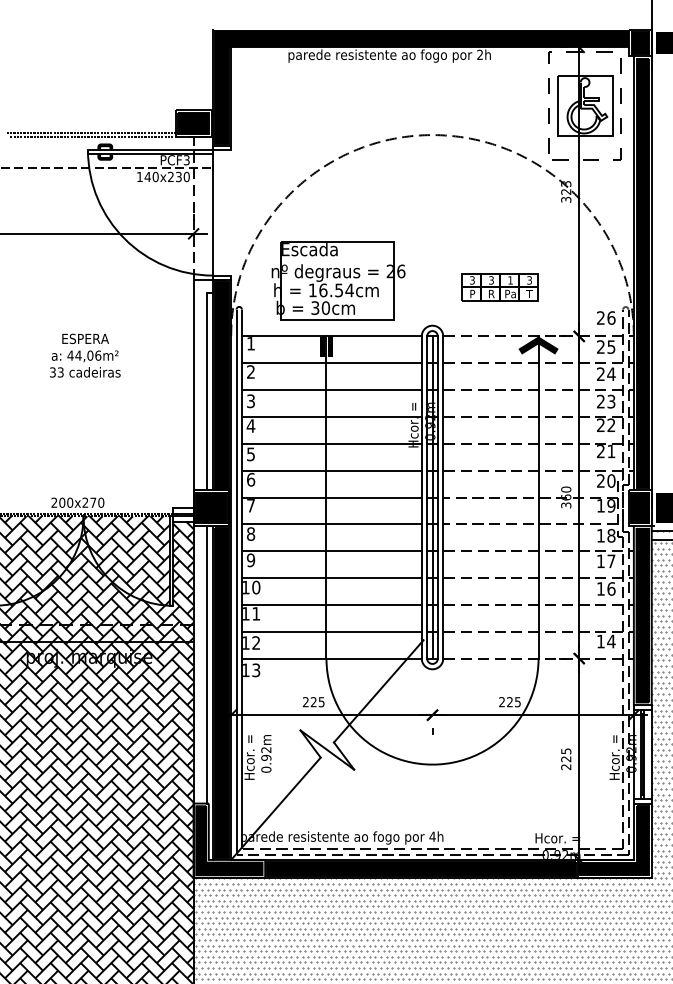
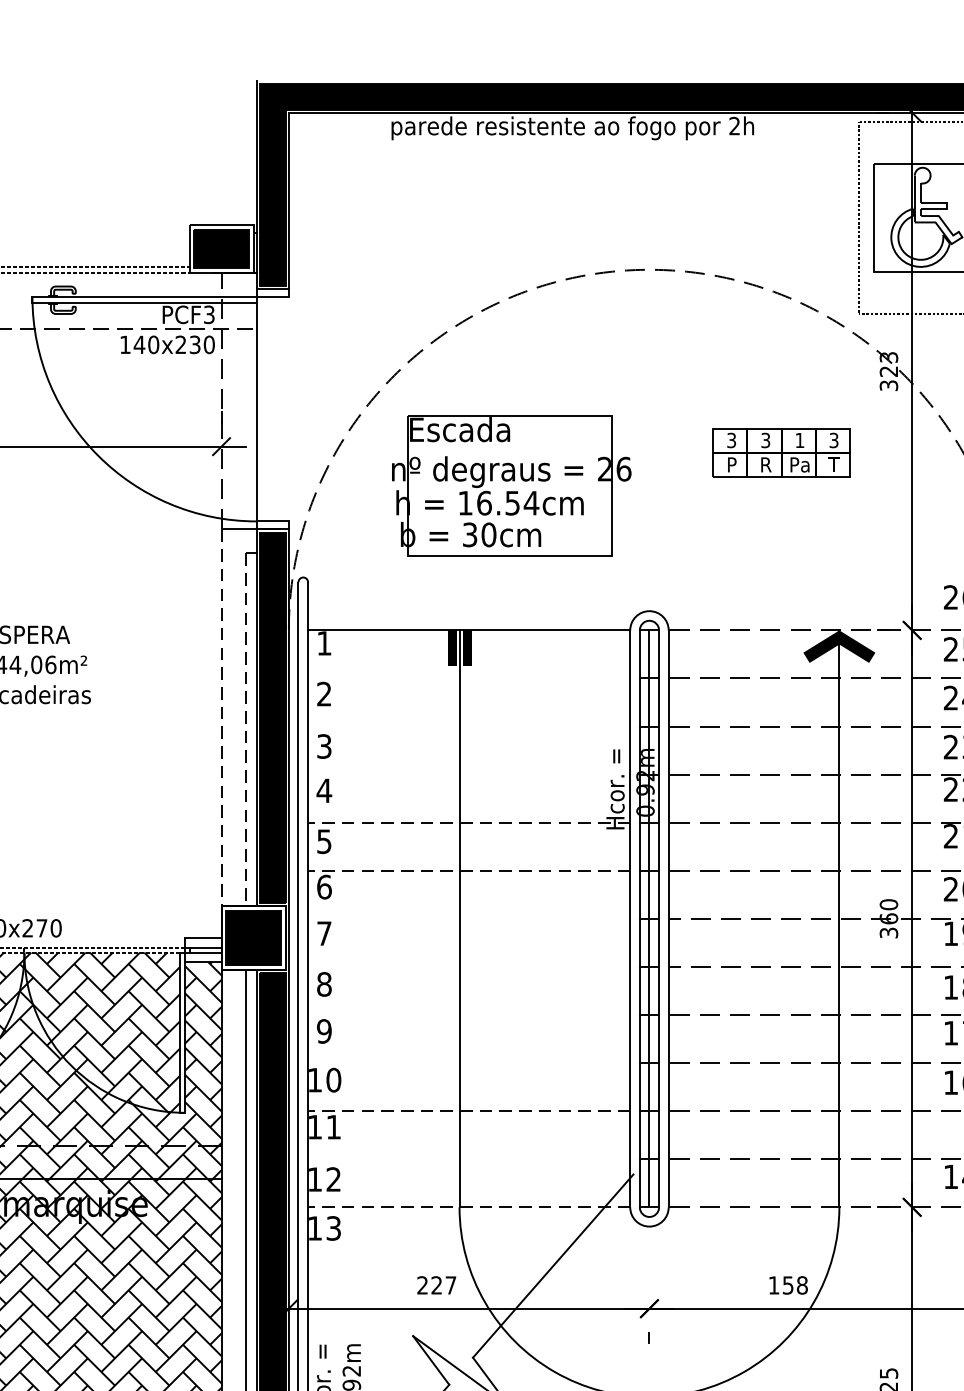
part: (338, 280) -> (511, 485), moved
part: (499, 287) -> (780, 453), moved
line: (331, 363) -> (468, 678), removed
line: (193, 385) -> (221, 718), solid -> dashed
line: (331, 390) -> (468, 727), removed
line: (207, 392) -> (246, 730), solid -> dashed
line: (331, 416) -> (468, 773), removed
line: (331, 443) -> (468, 822), solid -> dashed
line: (331, 470) -> (468, 870), solid -> dashed
line: (331, 497) -> (468, 918), removed
line: (331, 524) -> (468, 967), removed
line: (331, 551) -> (468, 1015), removed
line: (331, 578) -> (468, 1063), removed
line: (331, 604) -> (468, 1110), solid -> dashed
line: (331, 631) -> (468, 1158), removed
line: (331, 658) -> (468, 1207), solid -> dashed
text: (321, 702) -> (450, 1286), 225 -> 227
text: (509, 702) -> (787, 1286), 225 -> 158

